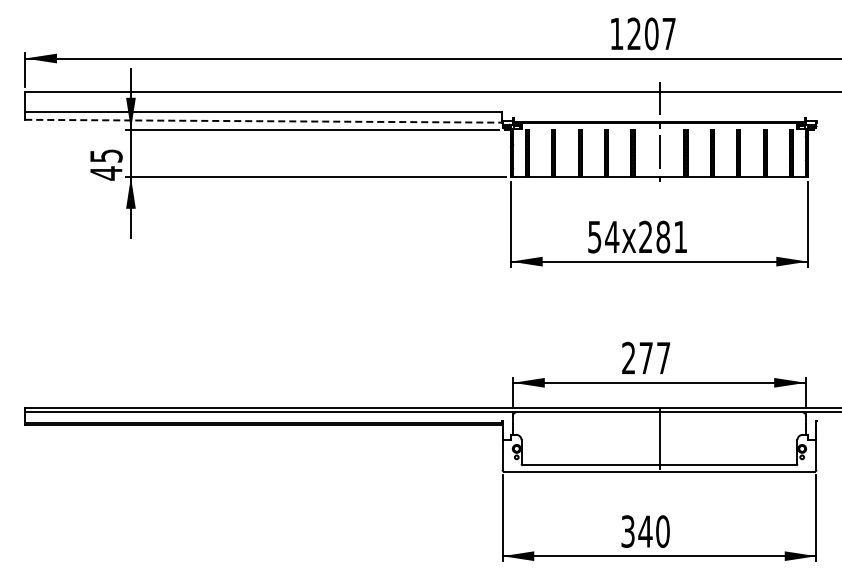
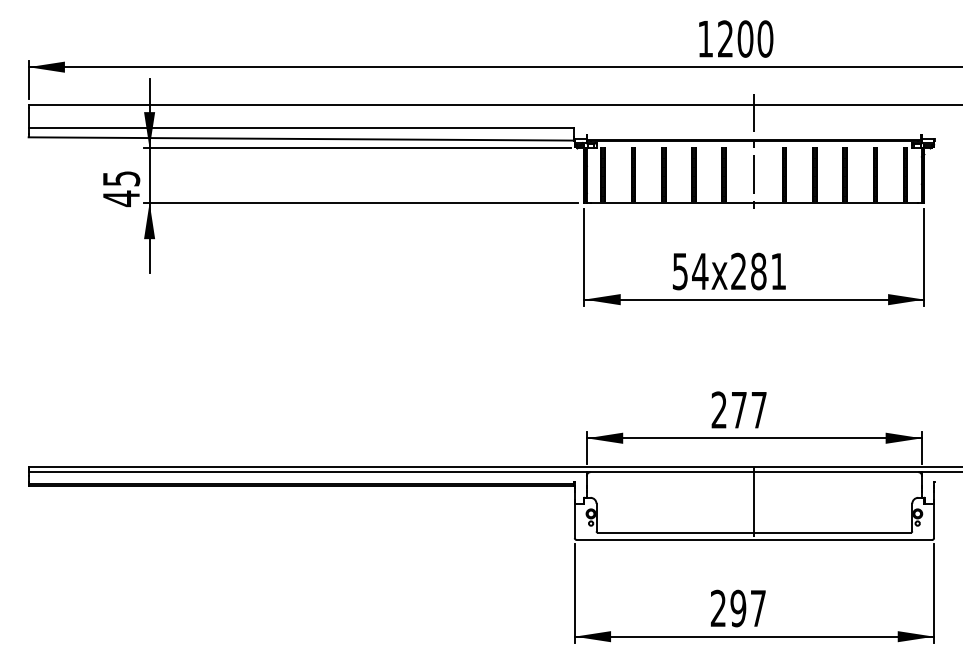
text: (669, 33) -> (765, 38), 1207 -> 1200
line: (264, 121) -> (302, 139), dashed -> solid
text: (645, 531) -> (738, 608), 340 -> 297

